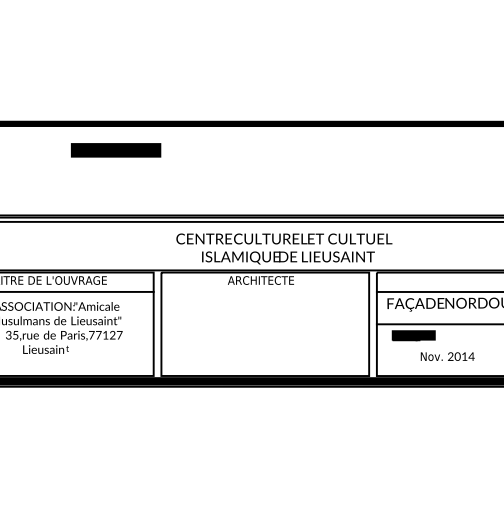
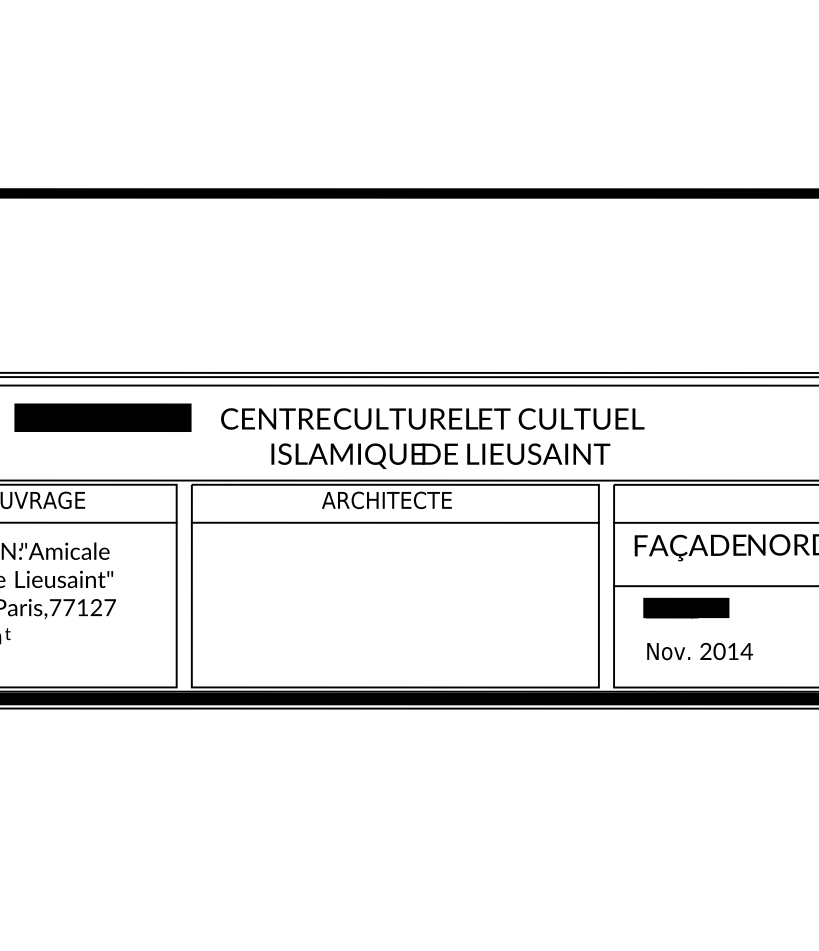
text: (116, 150) -> (103, 418), moved
line: (265, 291) -> (395, 521), added
text: (447, 356) -> (699, 651), moved

